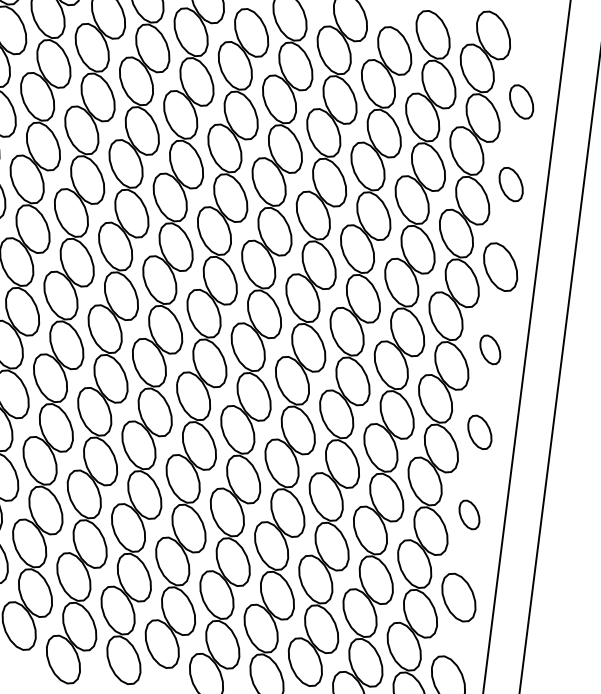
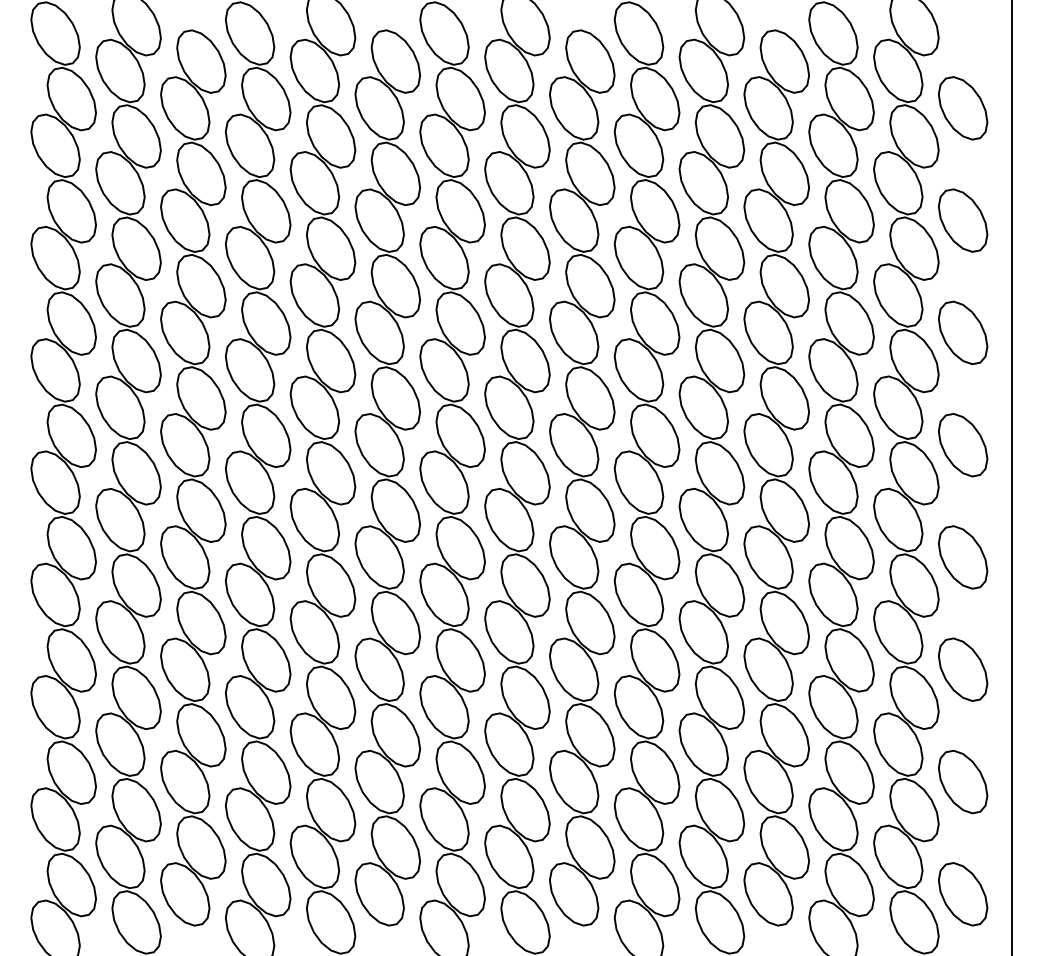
part: (521, 102) -> (963, 108), size x1.43
part: (511, 184) -> (963, 220), size x1.43
part: (490, 350) -> (963, 445), size x1.67
part: (480, 432) -> (963, 557), size x1.43
part: (469, 514) -> (963, 669), size x1.67

